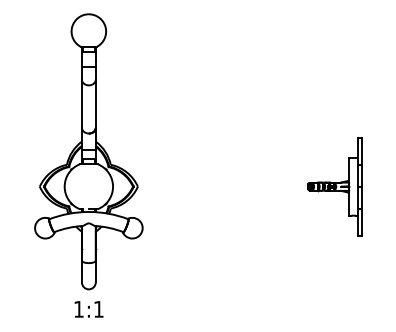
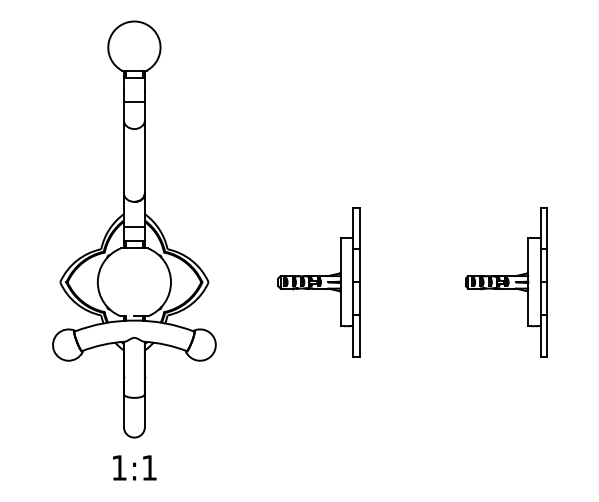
part: (210, 186) -> (318, 282), added

